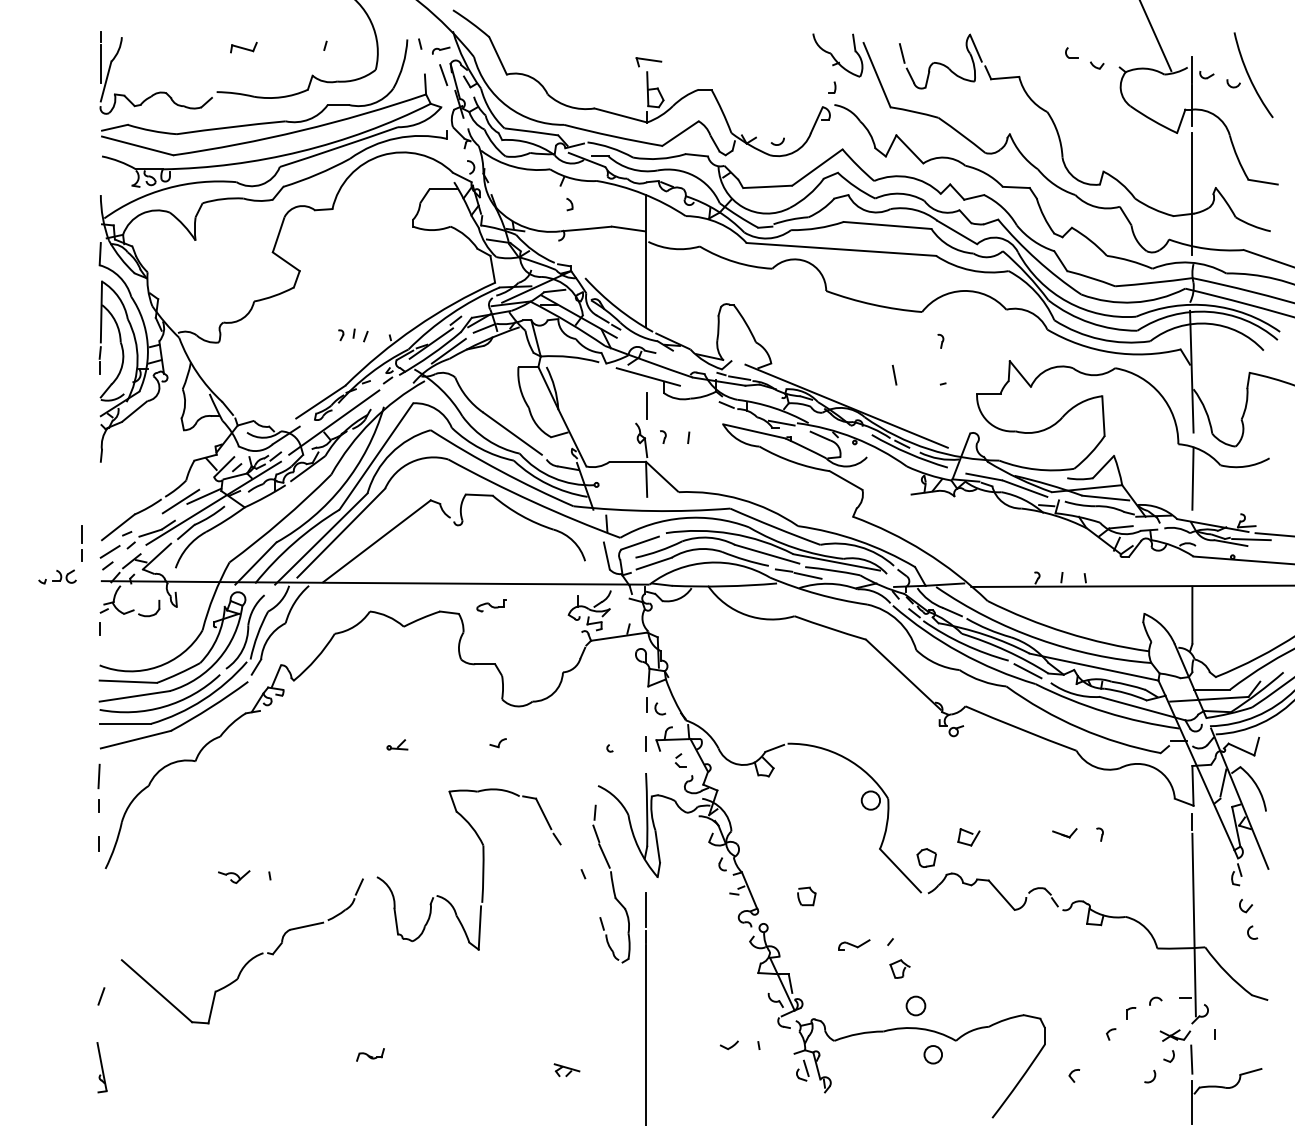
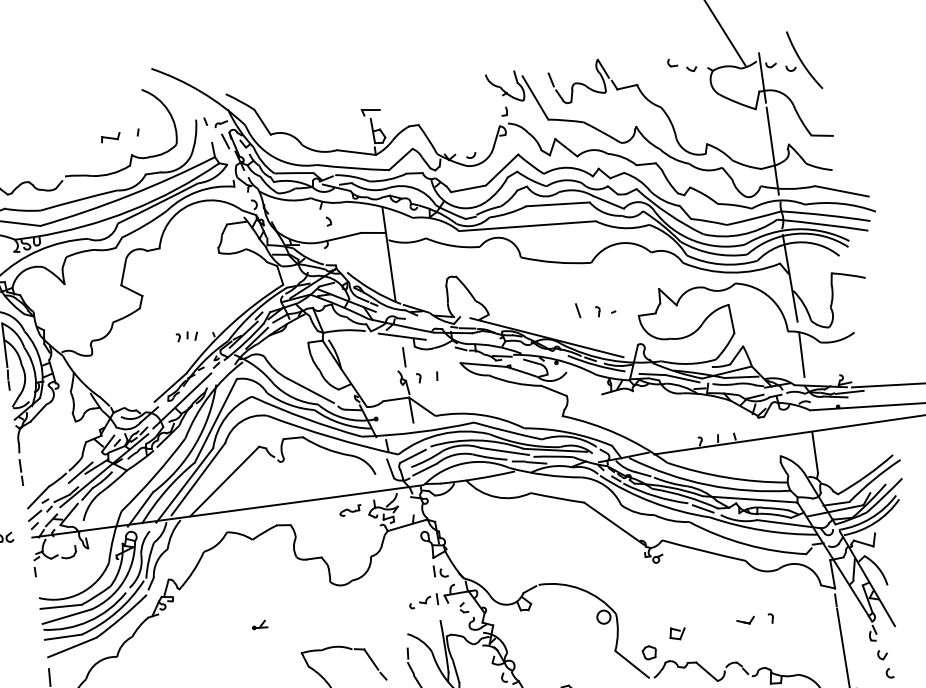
part: (243, 47) -> (110, 137), moved
part: (940, 340) -> (597, 311), moved
line: (81, 543) -> (21, 472), moved
part: (491, 605) -> (350, 510), moved
part: (497, 743) -> (424, 600), moved

